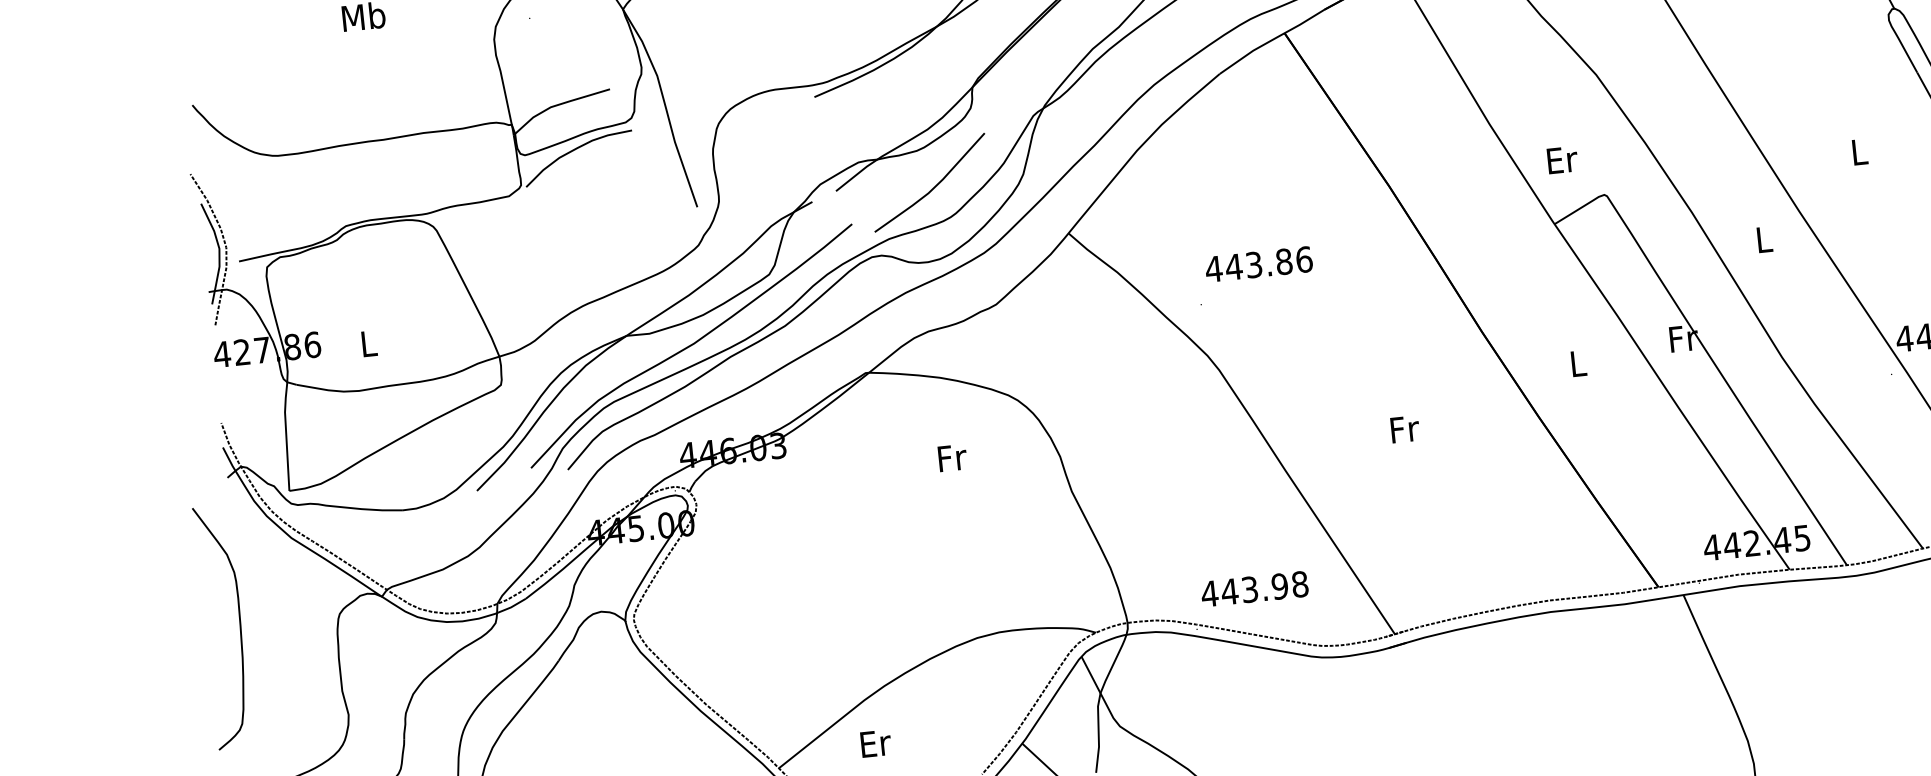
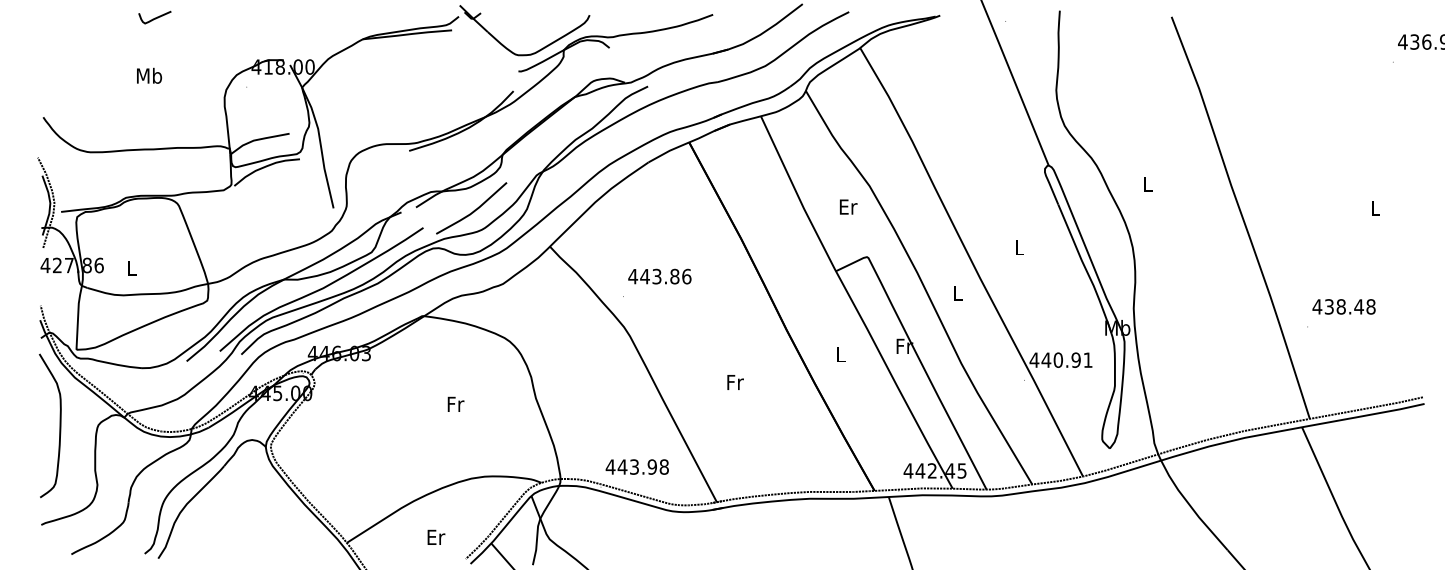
text: (1562, 159) -> (848, 206), moved
text: (951, 456) -> (455, 403), moved
curve: (238, 625) -> (59, 425), moved
text: (876, 742) -> (436, 536), moved

